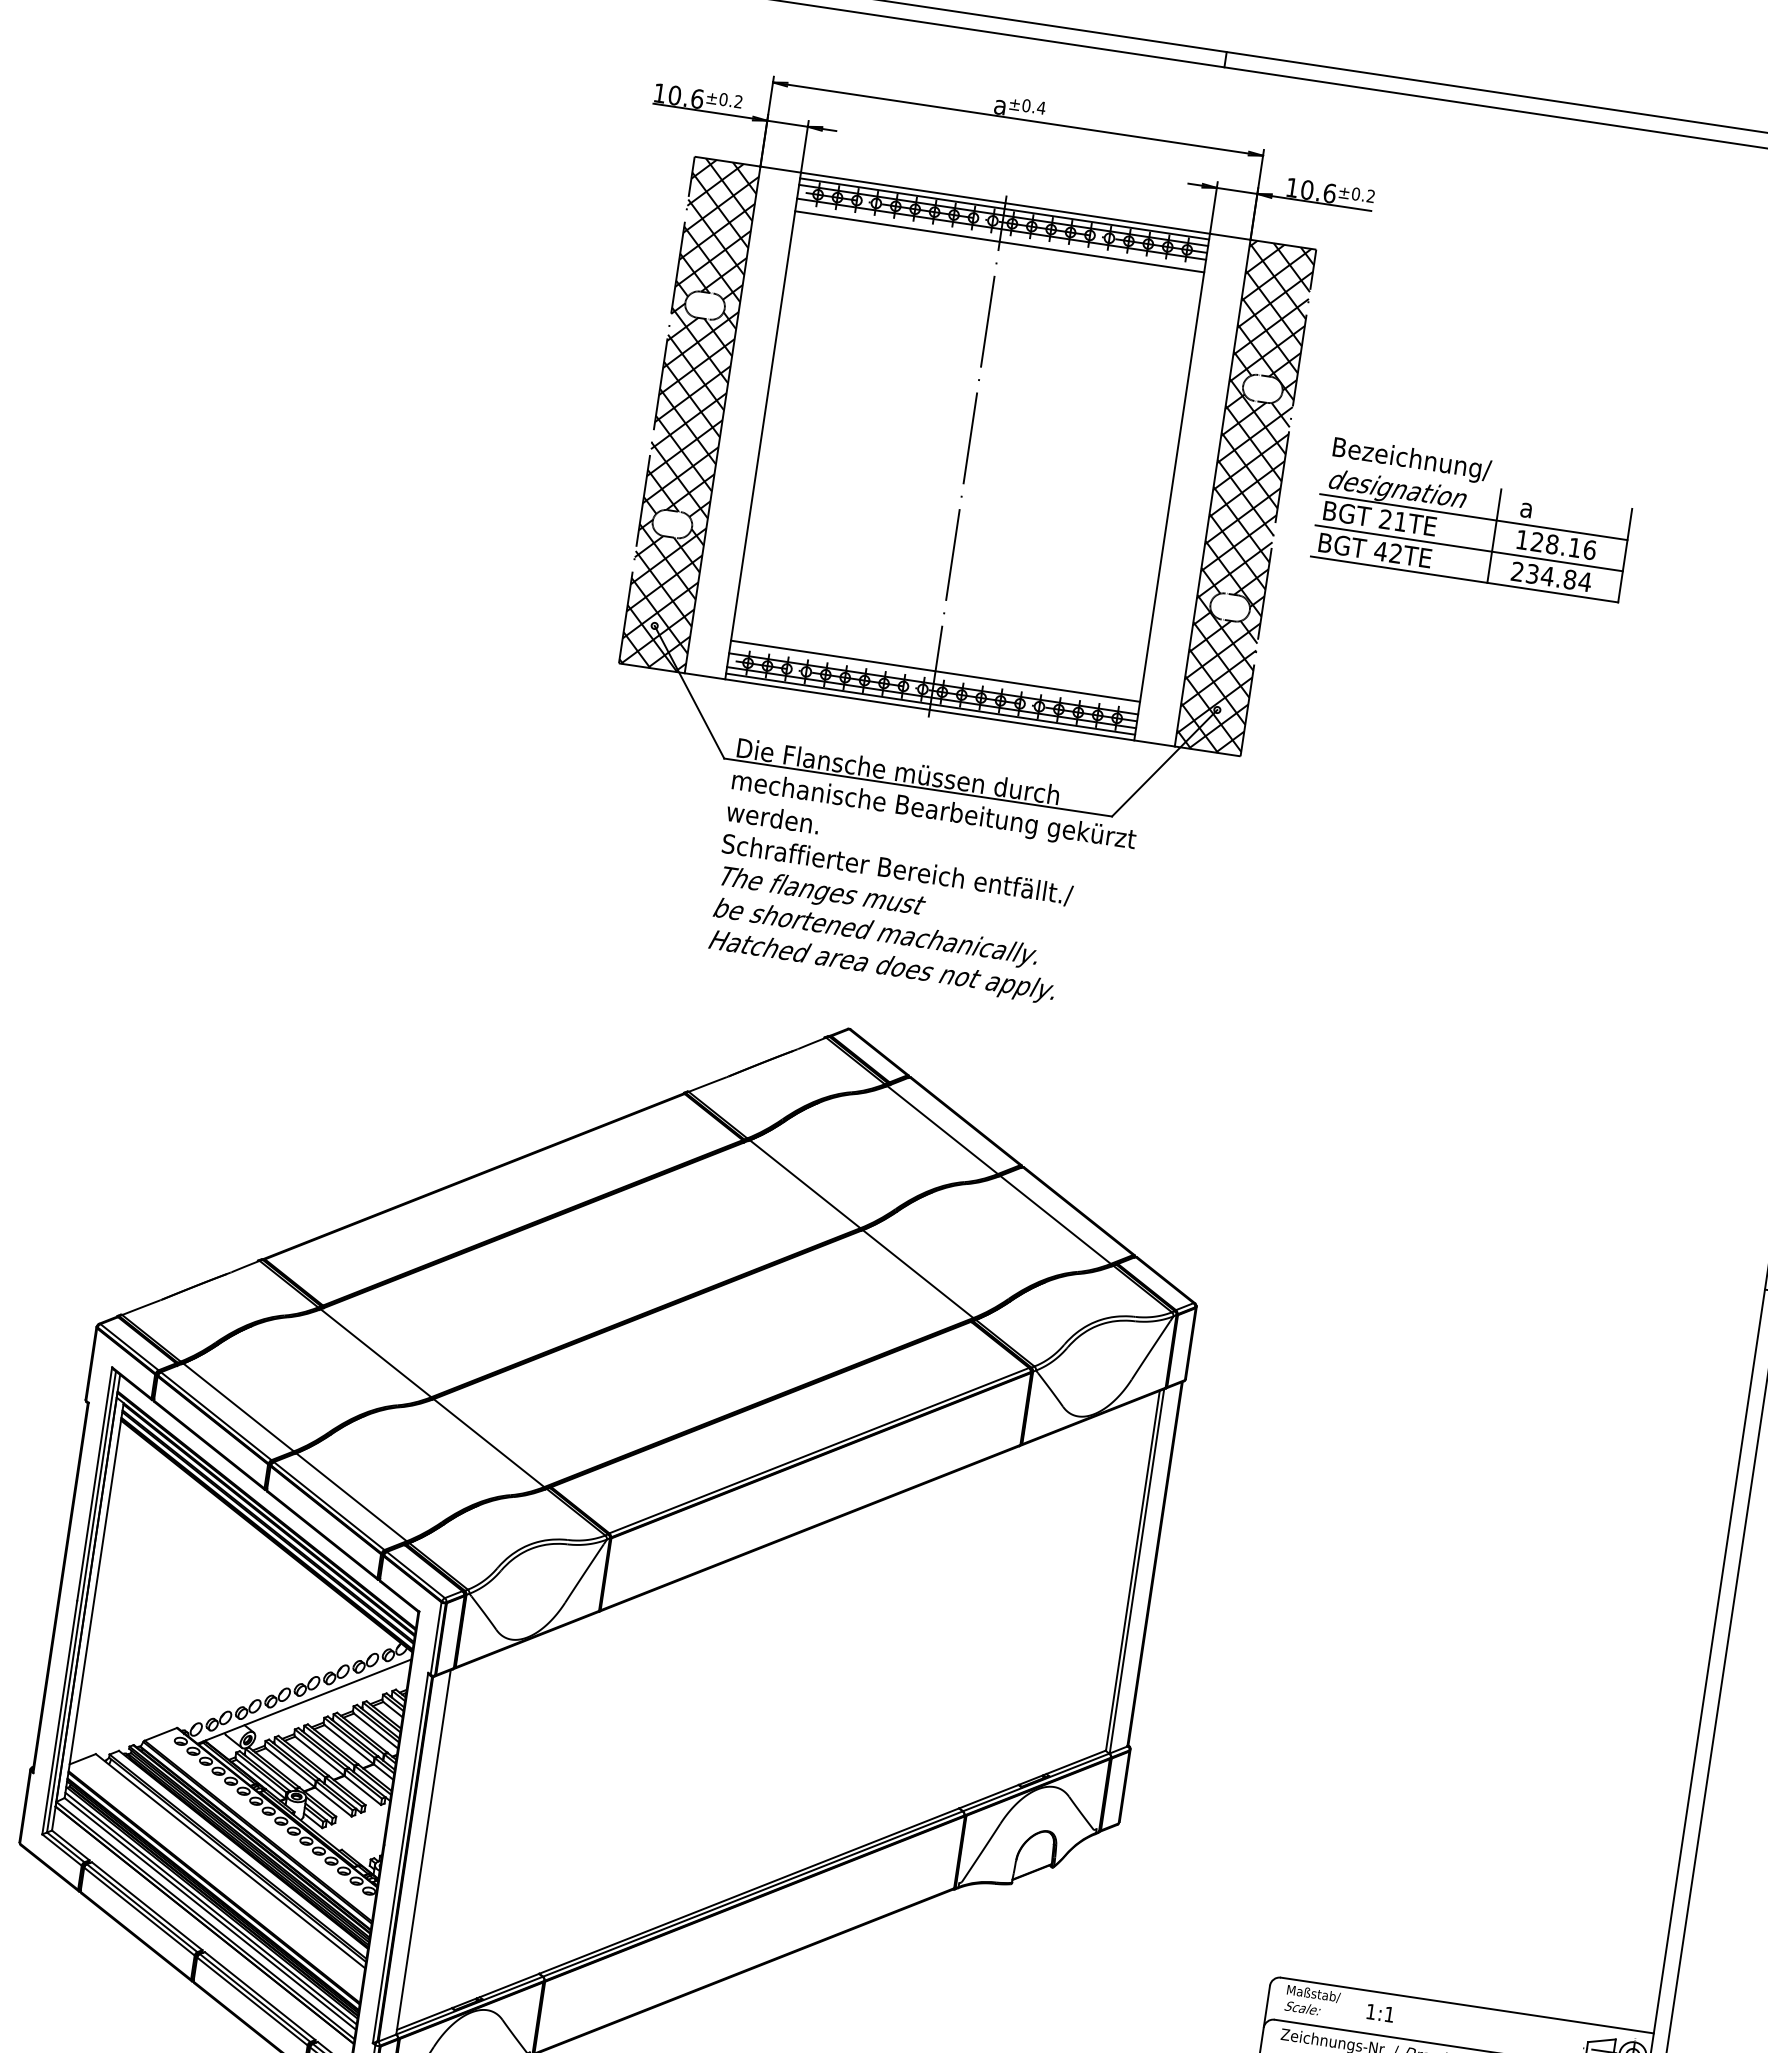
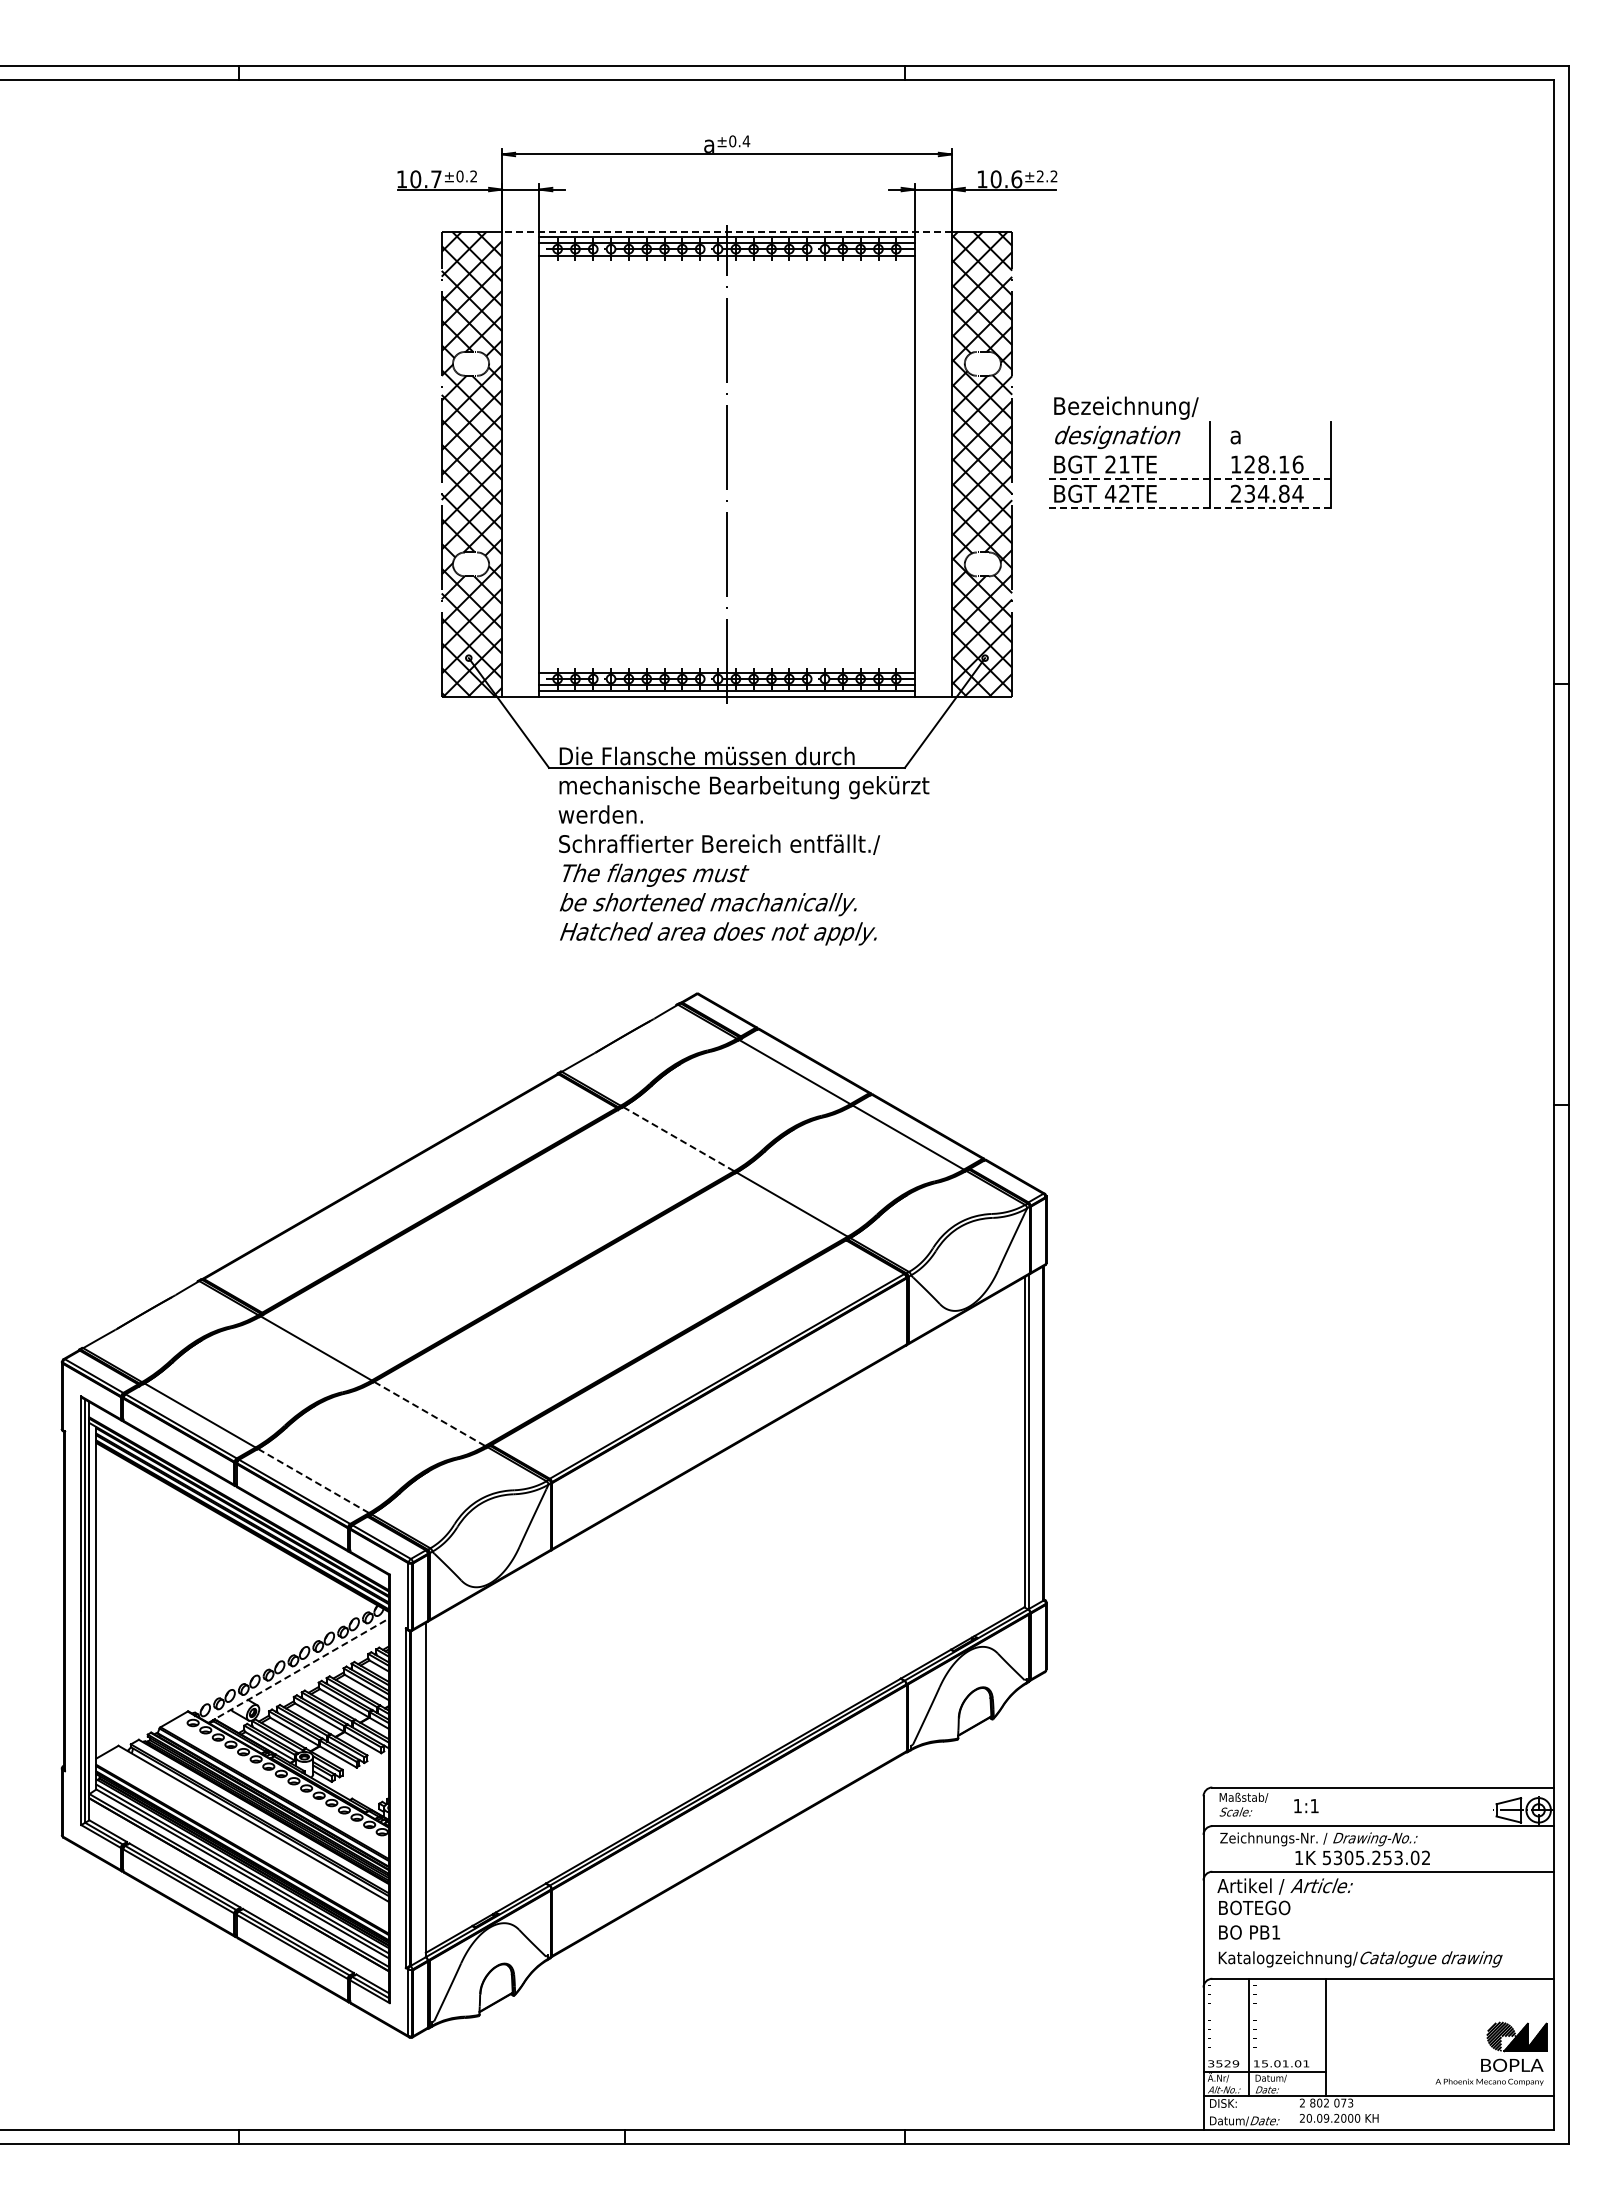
text: (697, 99) -> (436, 179), 10.6 -> 10.7
text: (1355, 194) -> (1039, 176), ±0.2 -> ±2.2
line: (1005, 202) -> (726, 231), solid -> dashed
line: (999, 242) -> (726, 267), removed
line: (1473, 517) -> (1189, 450), removed
line: (1470, 548) -> (1190, 479), solid -> dashed
line: (1465, 579) -> (1190, 507), solid -> dashed
line: (934, 671) -> (726, 661), removed
line: (805, 1184) -> (679, 1139), solid -> dashed
line: (488, 1442) -> (429, 1413), solid -> dashed
line: (351, 1496) -> (313, 1480), solid -> dashed
line: (305, 1701) -> (299, 1670), solid -> dashed

